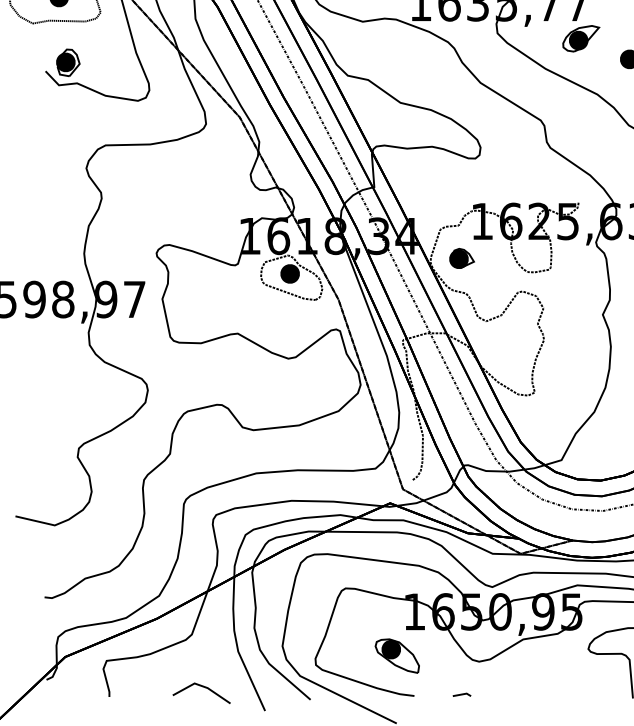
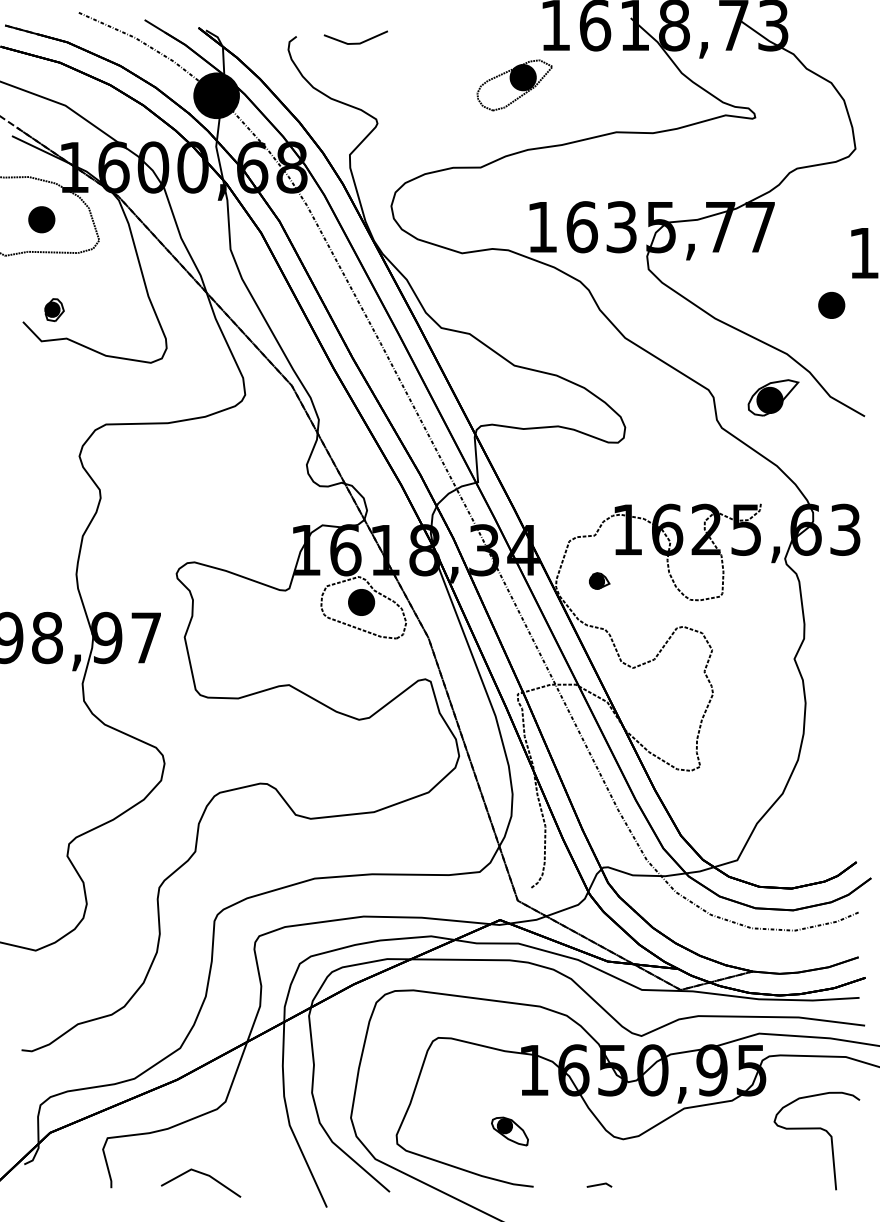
part: (581, 38) -> (773, 397), moved
part: (68, 62) -> (54, 309), size x0.6
part: (462, 258) -> (599, 580), size x0.6
part: (397, 656) -> (509, 1131), size x0.6
line: (204, 687) -> (204, 1175), moved

